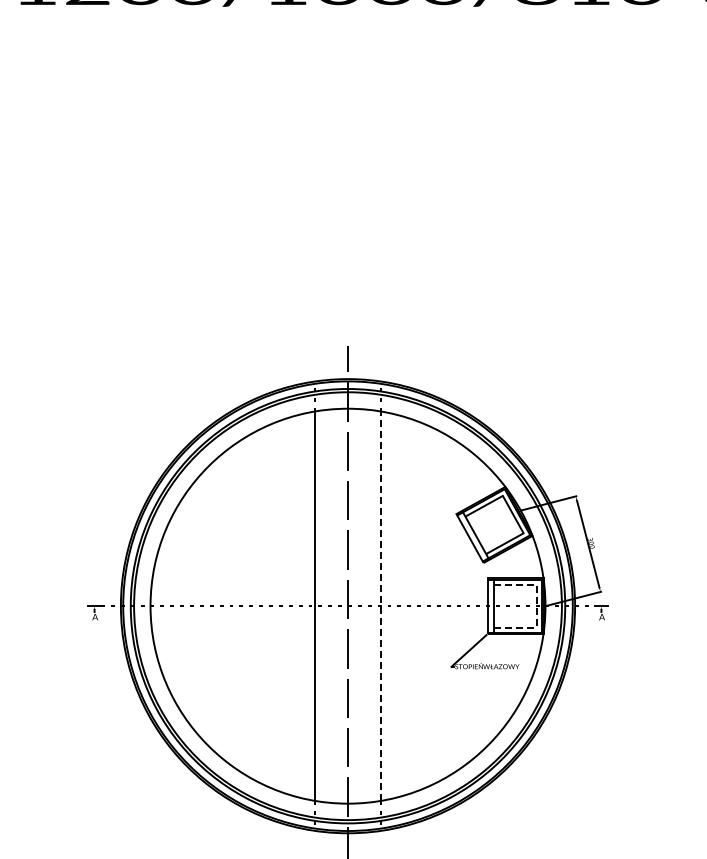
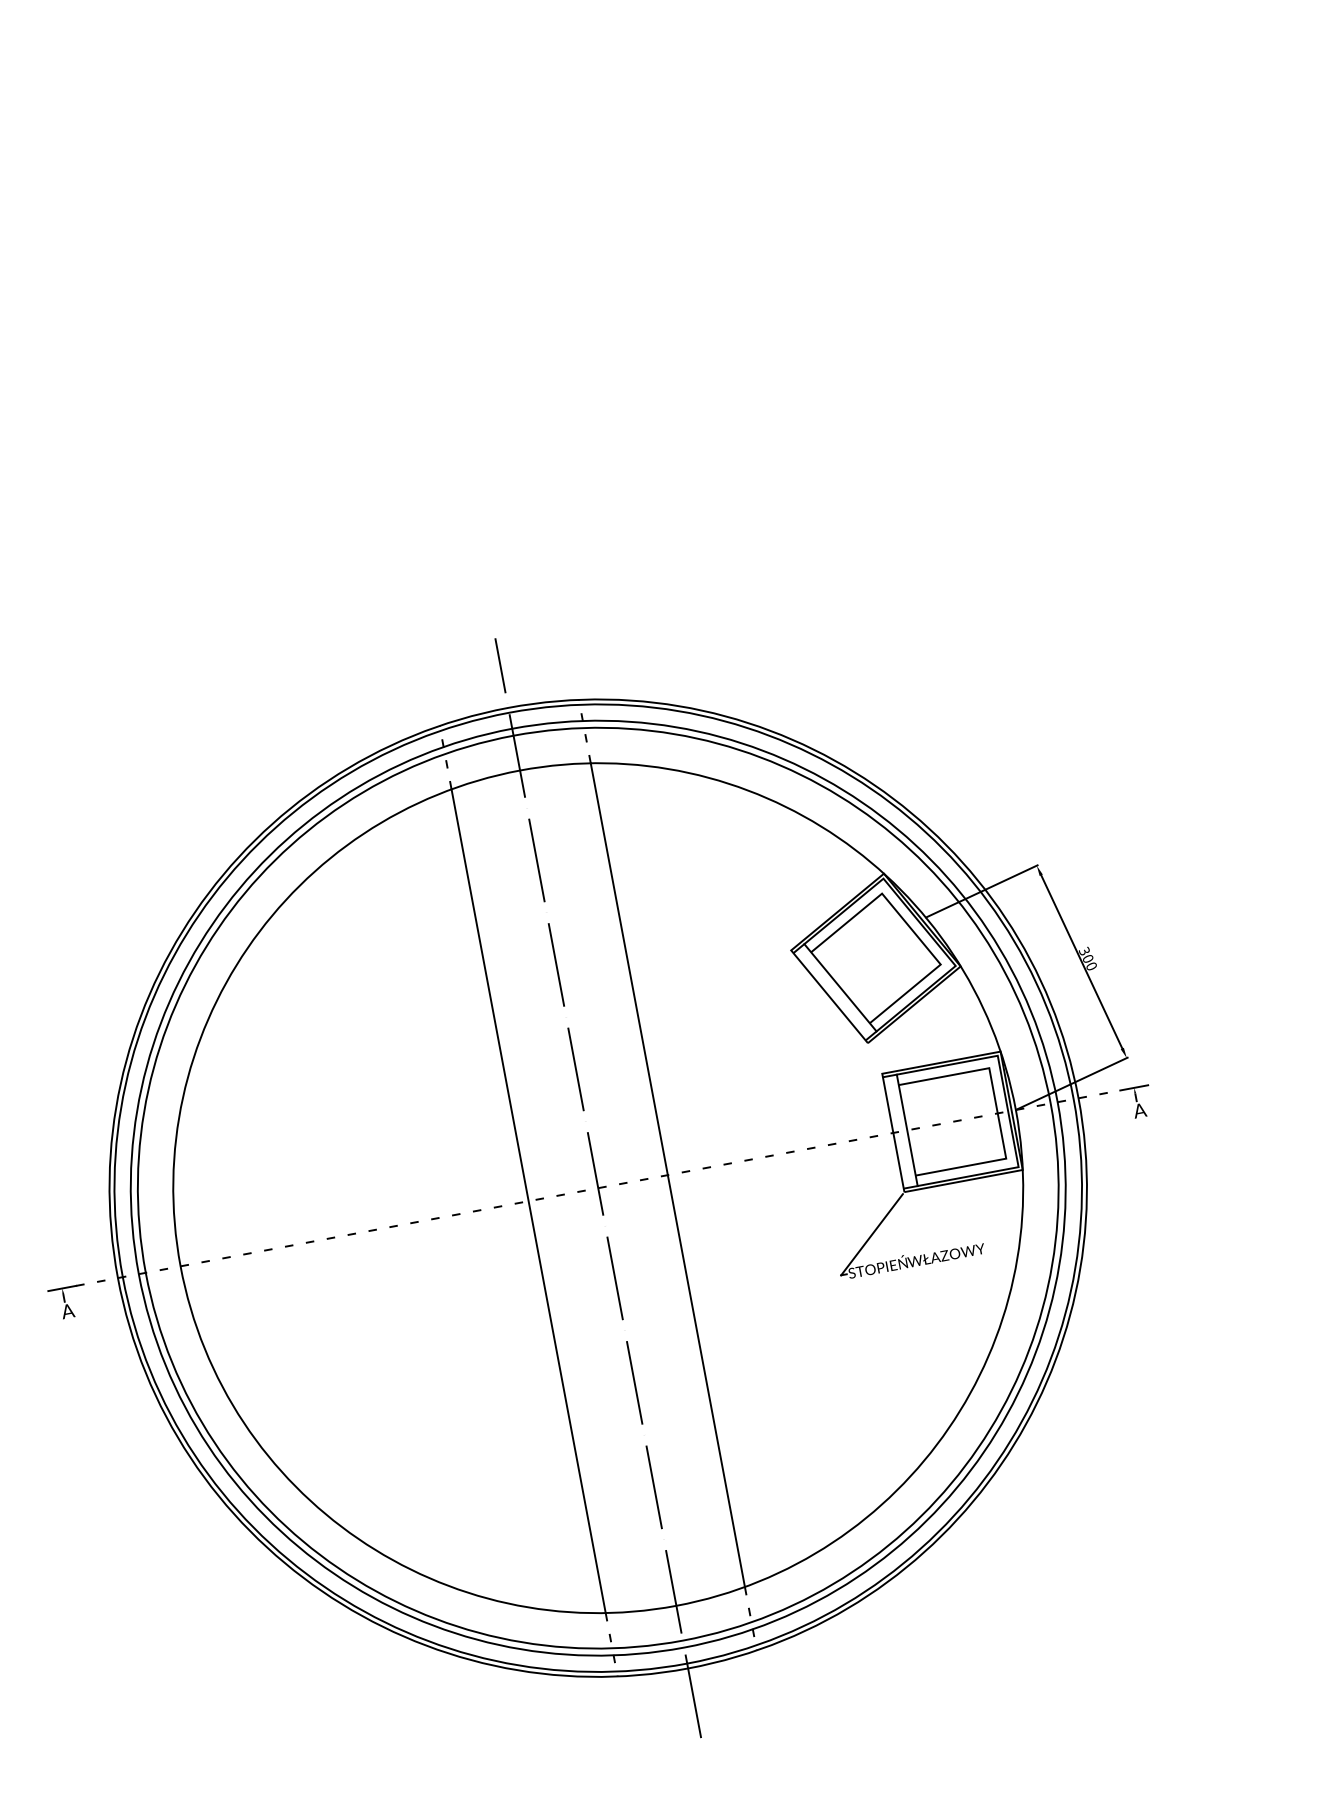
line: (536, 605) -> (996, 1112), dashed -> solid
line: (380, 606) -> (667, 1175), dashed -> solid

